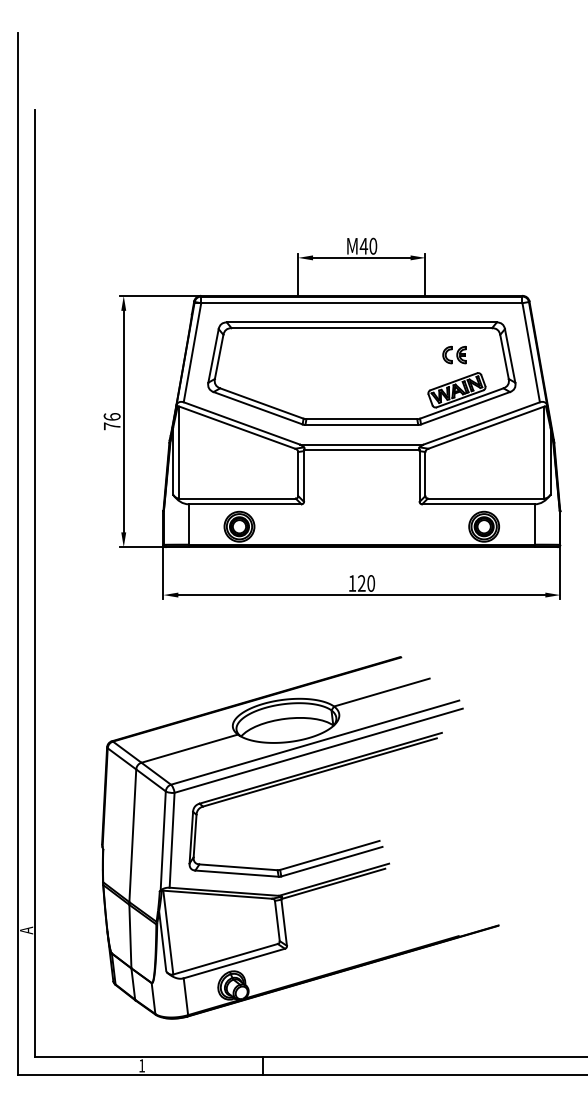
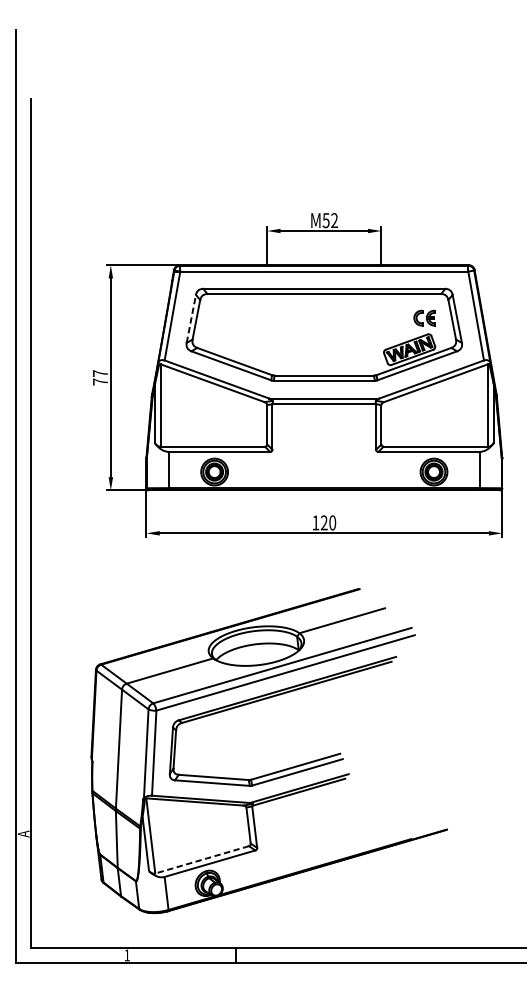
text: (368, 246) -> (330, 220), M40 -> M52
part: (454, 354) -> (424, 317), moved
line: (213, 355) -> (191, 318), solid -> dashed
text: (111, 416) -> (99, 373), 76 -> 77
line: (225, 959) -> (202, 860), solid -> dashed

